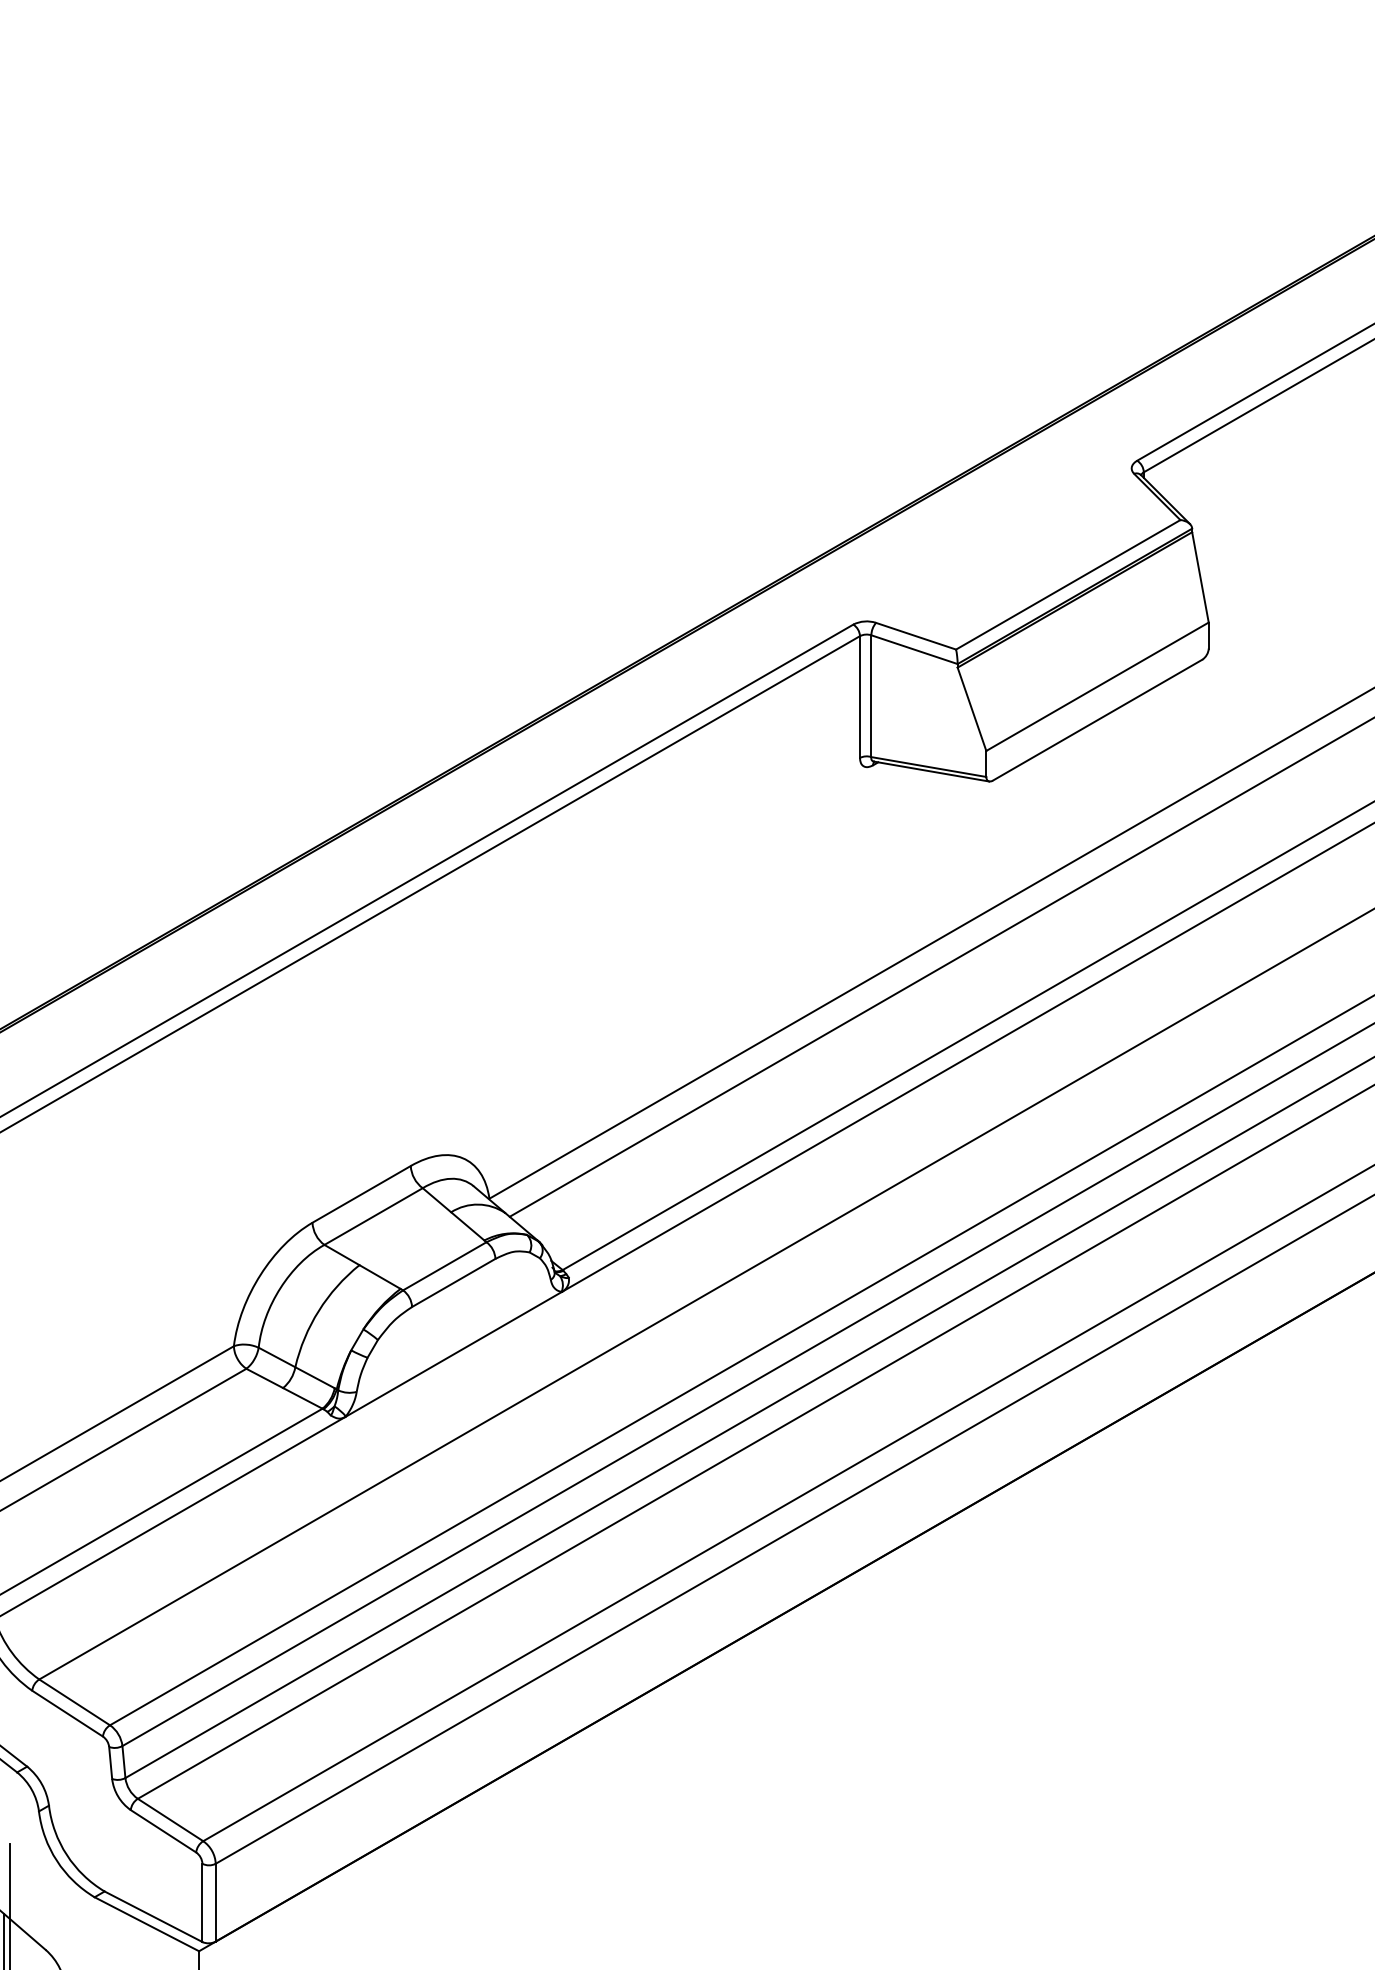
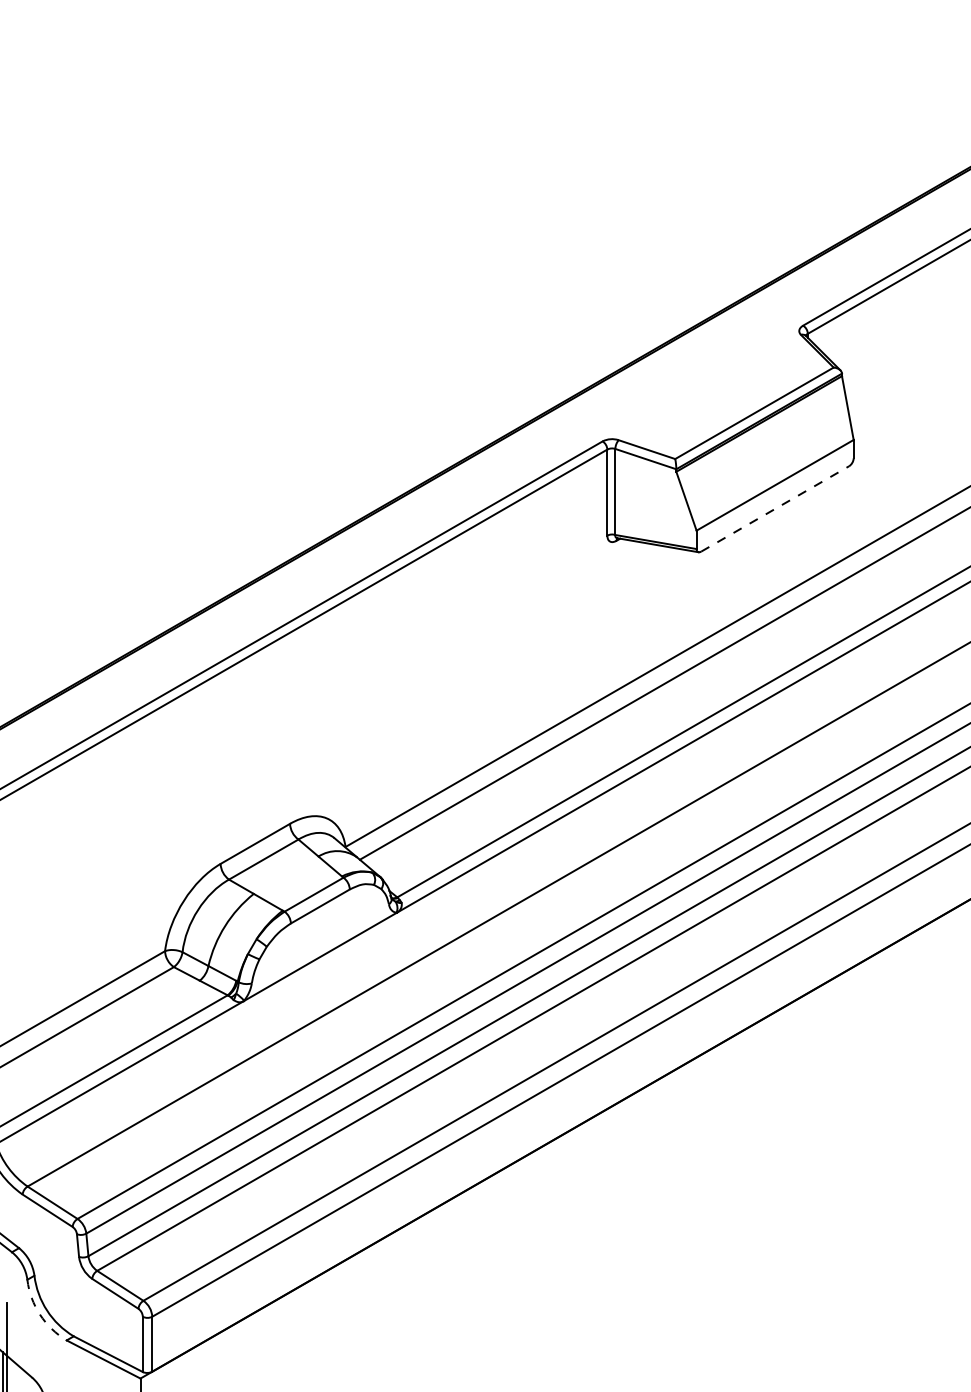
line: (1097, 720) -> (775, 509), solid -> dashed
arc: (56, 1860) -> (39, 1314), solid -> dashed

